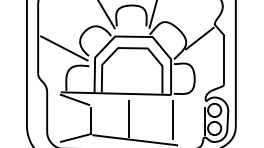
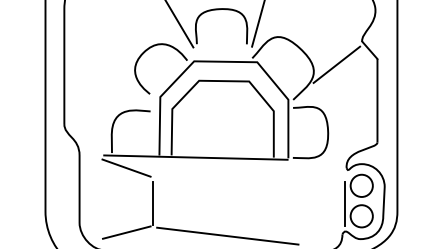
line: (64, 48) -> (108, 81), removed
line: (129, 118) -> (218, 199), removed
line: (172, 119) -> (290, 201), removed

